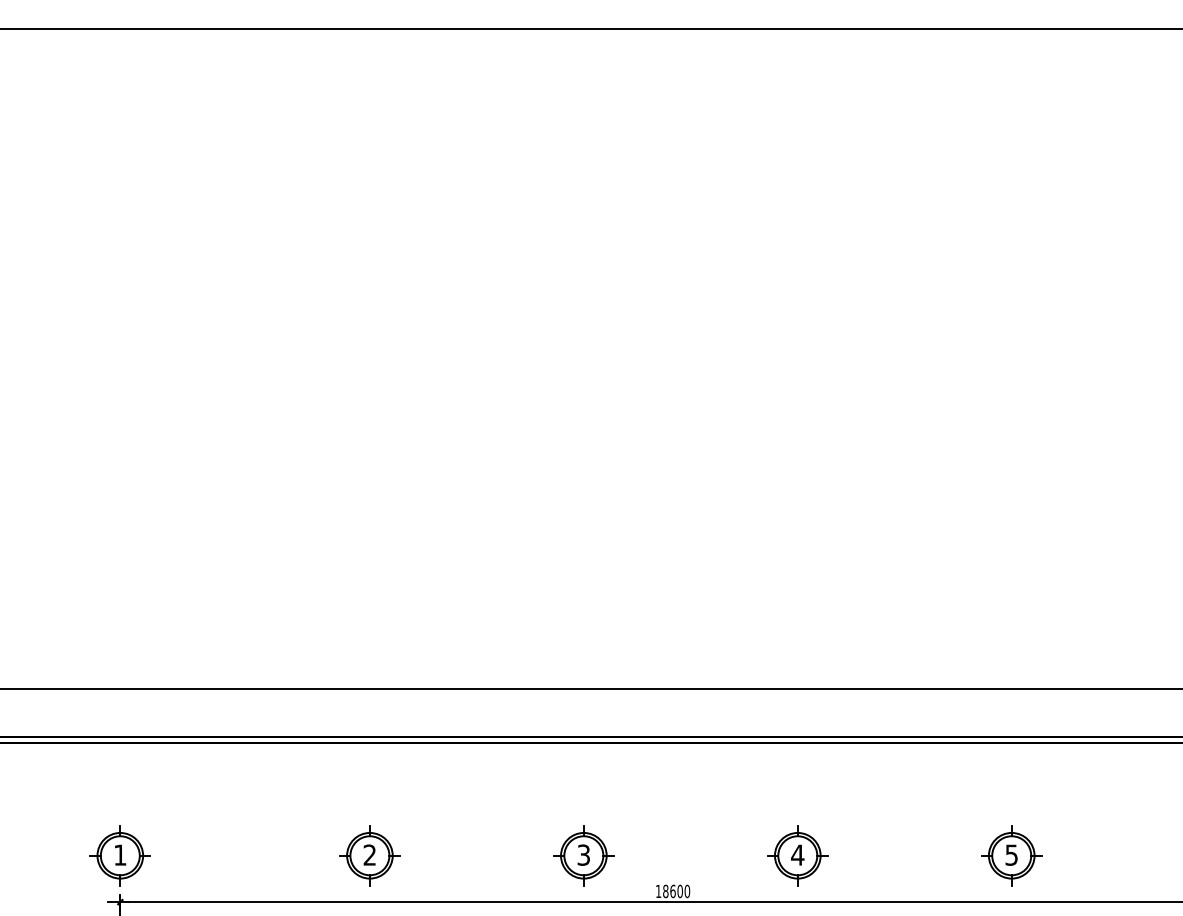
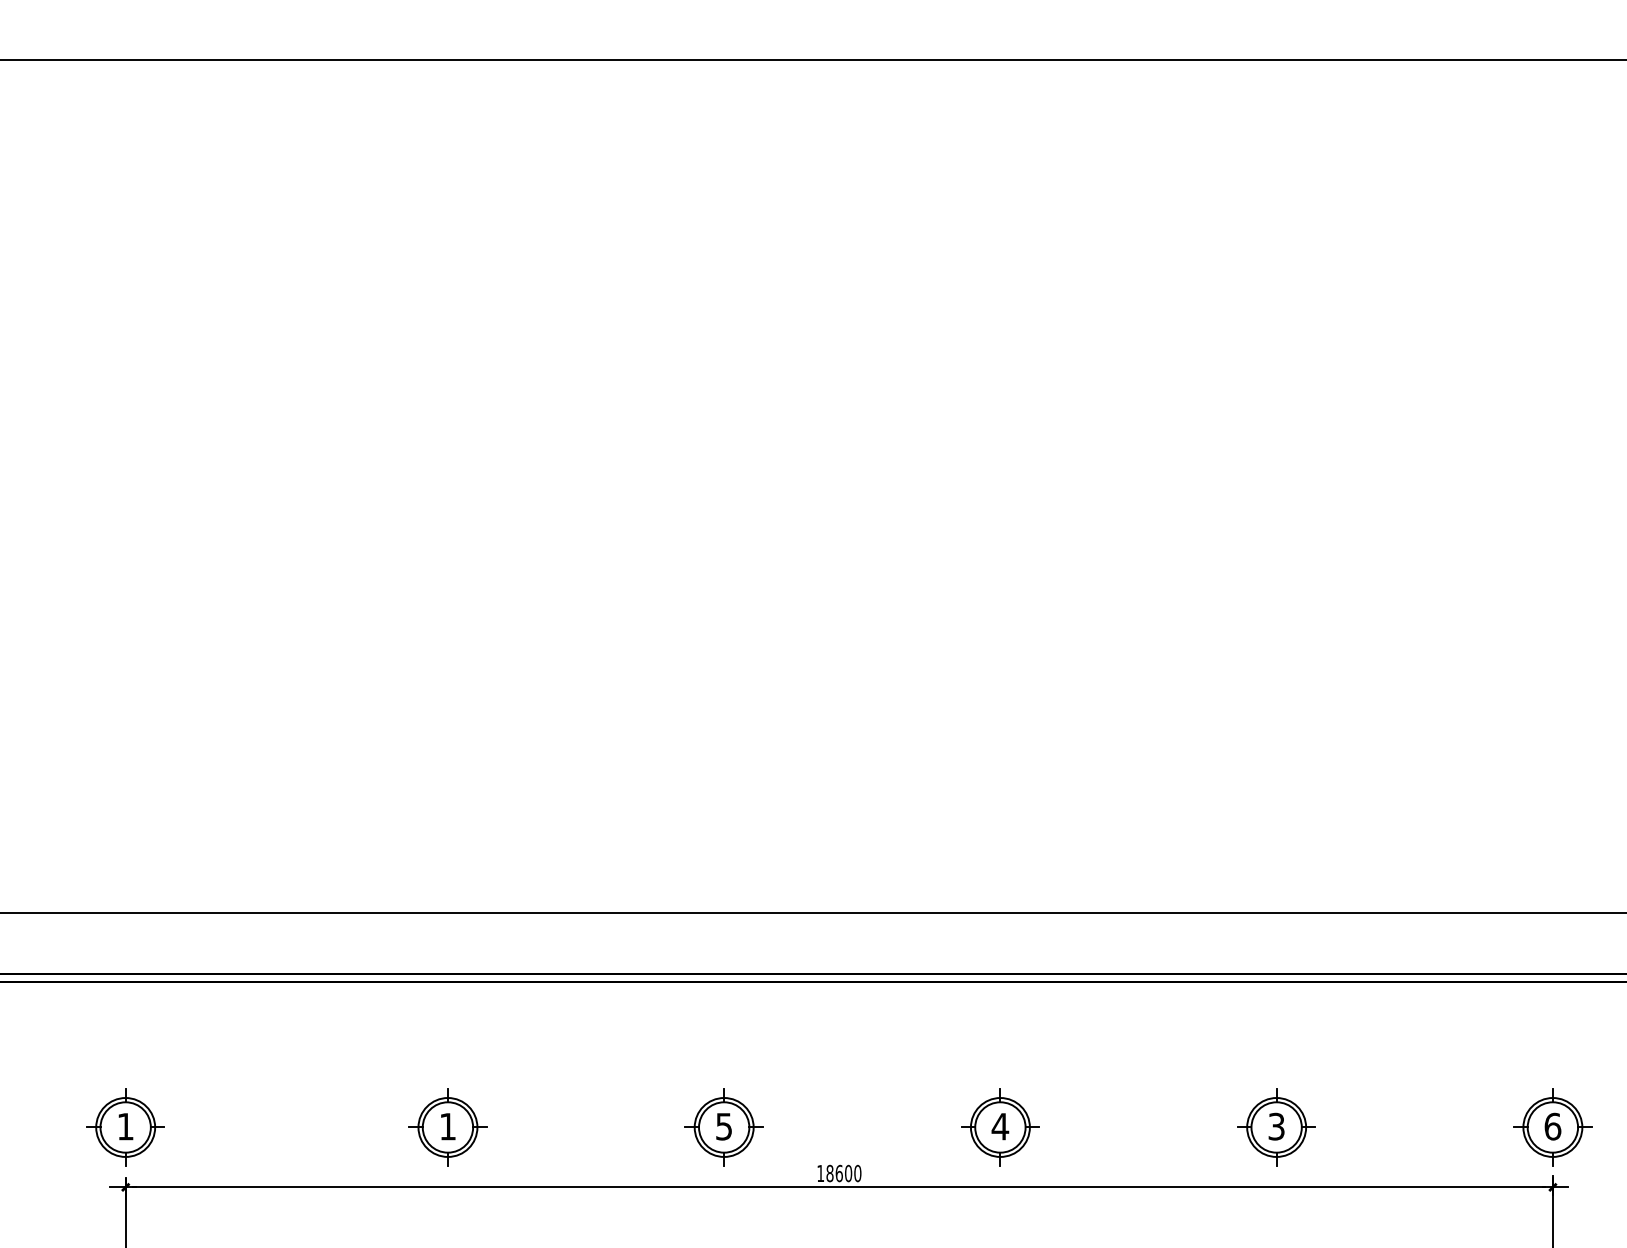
text: (584, 854) -> (724, 1125), 3 -> 5
text: (1011, 854) -> (1276, 1125), 5 -> 3
text: (369, 855) -> (447, 1126), 2 -> 1

